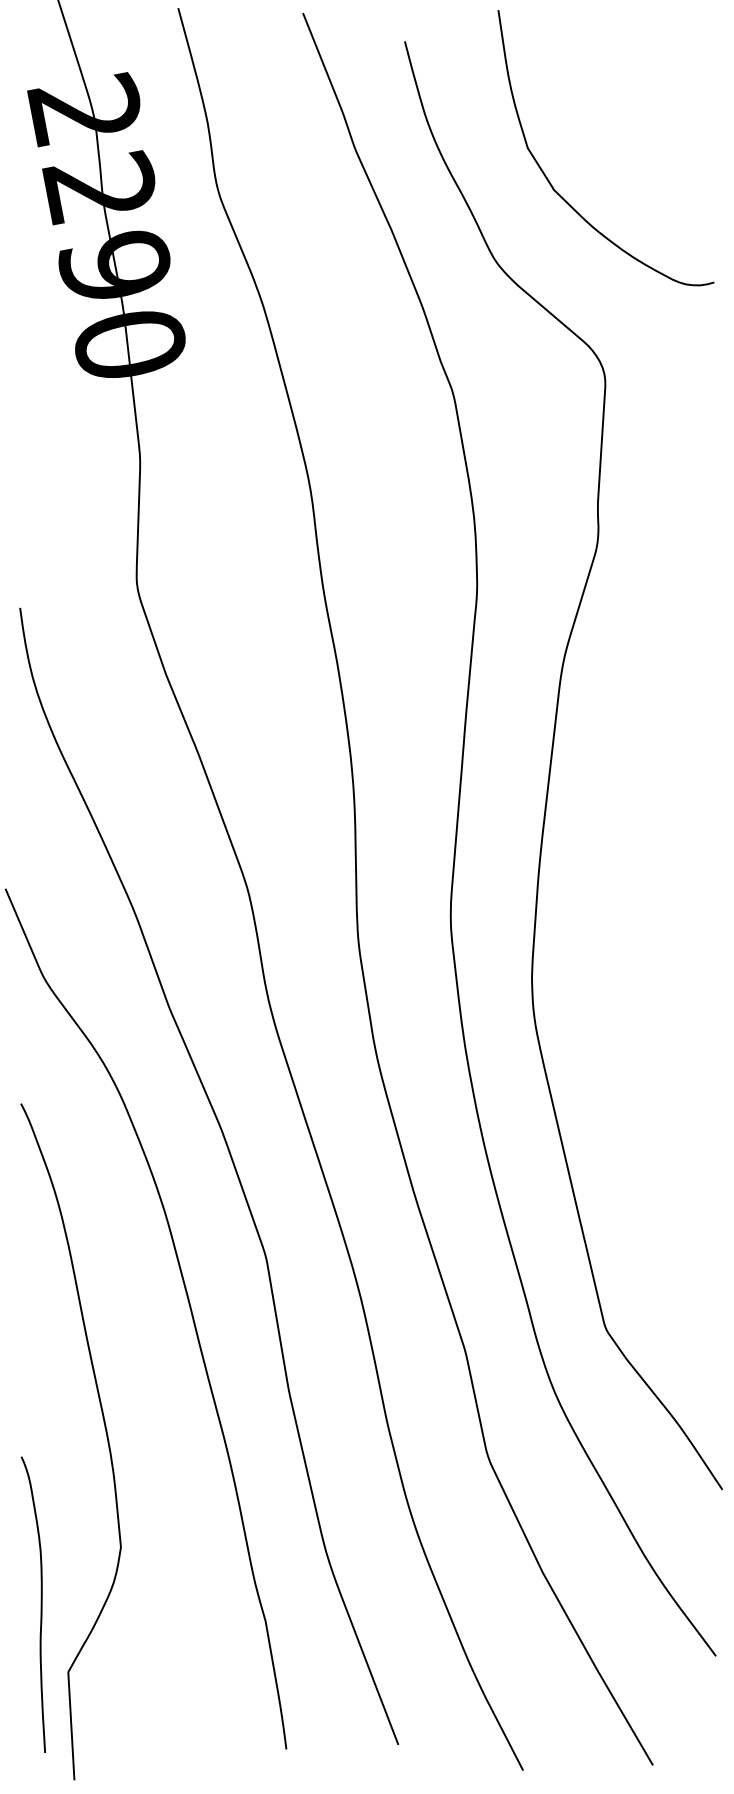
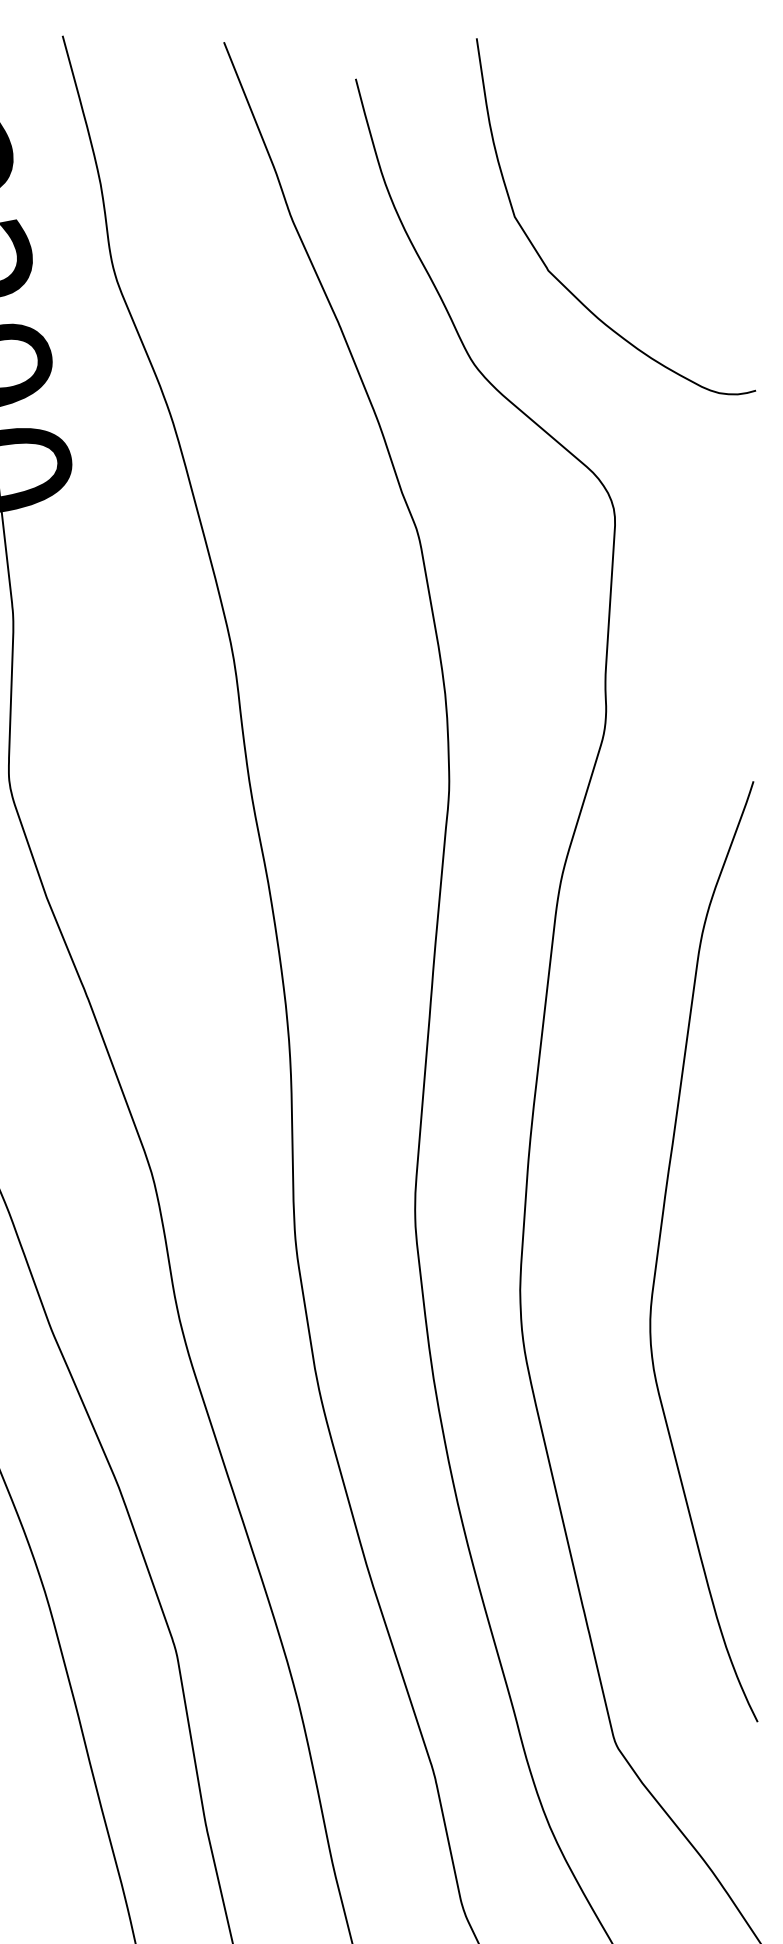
curve: (640, 942) -> (660, 1244), added

